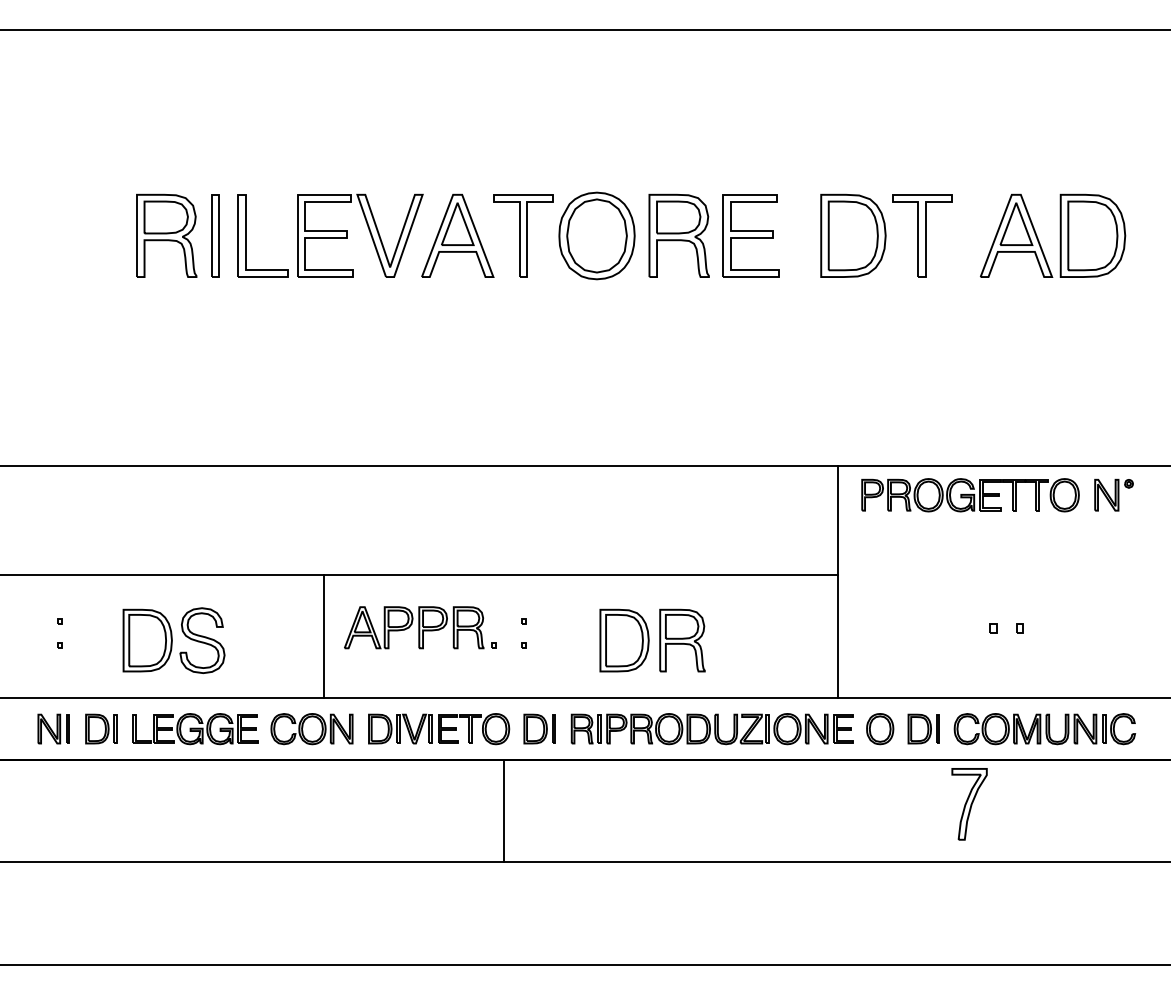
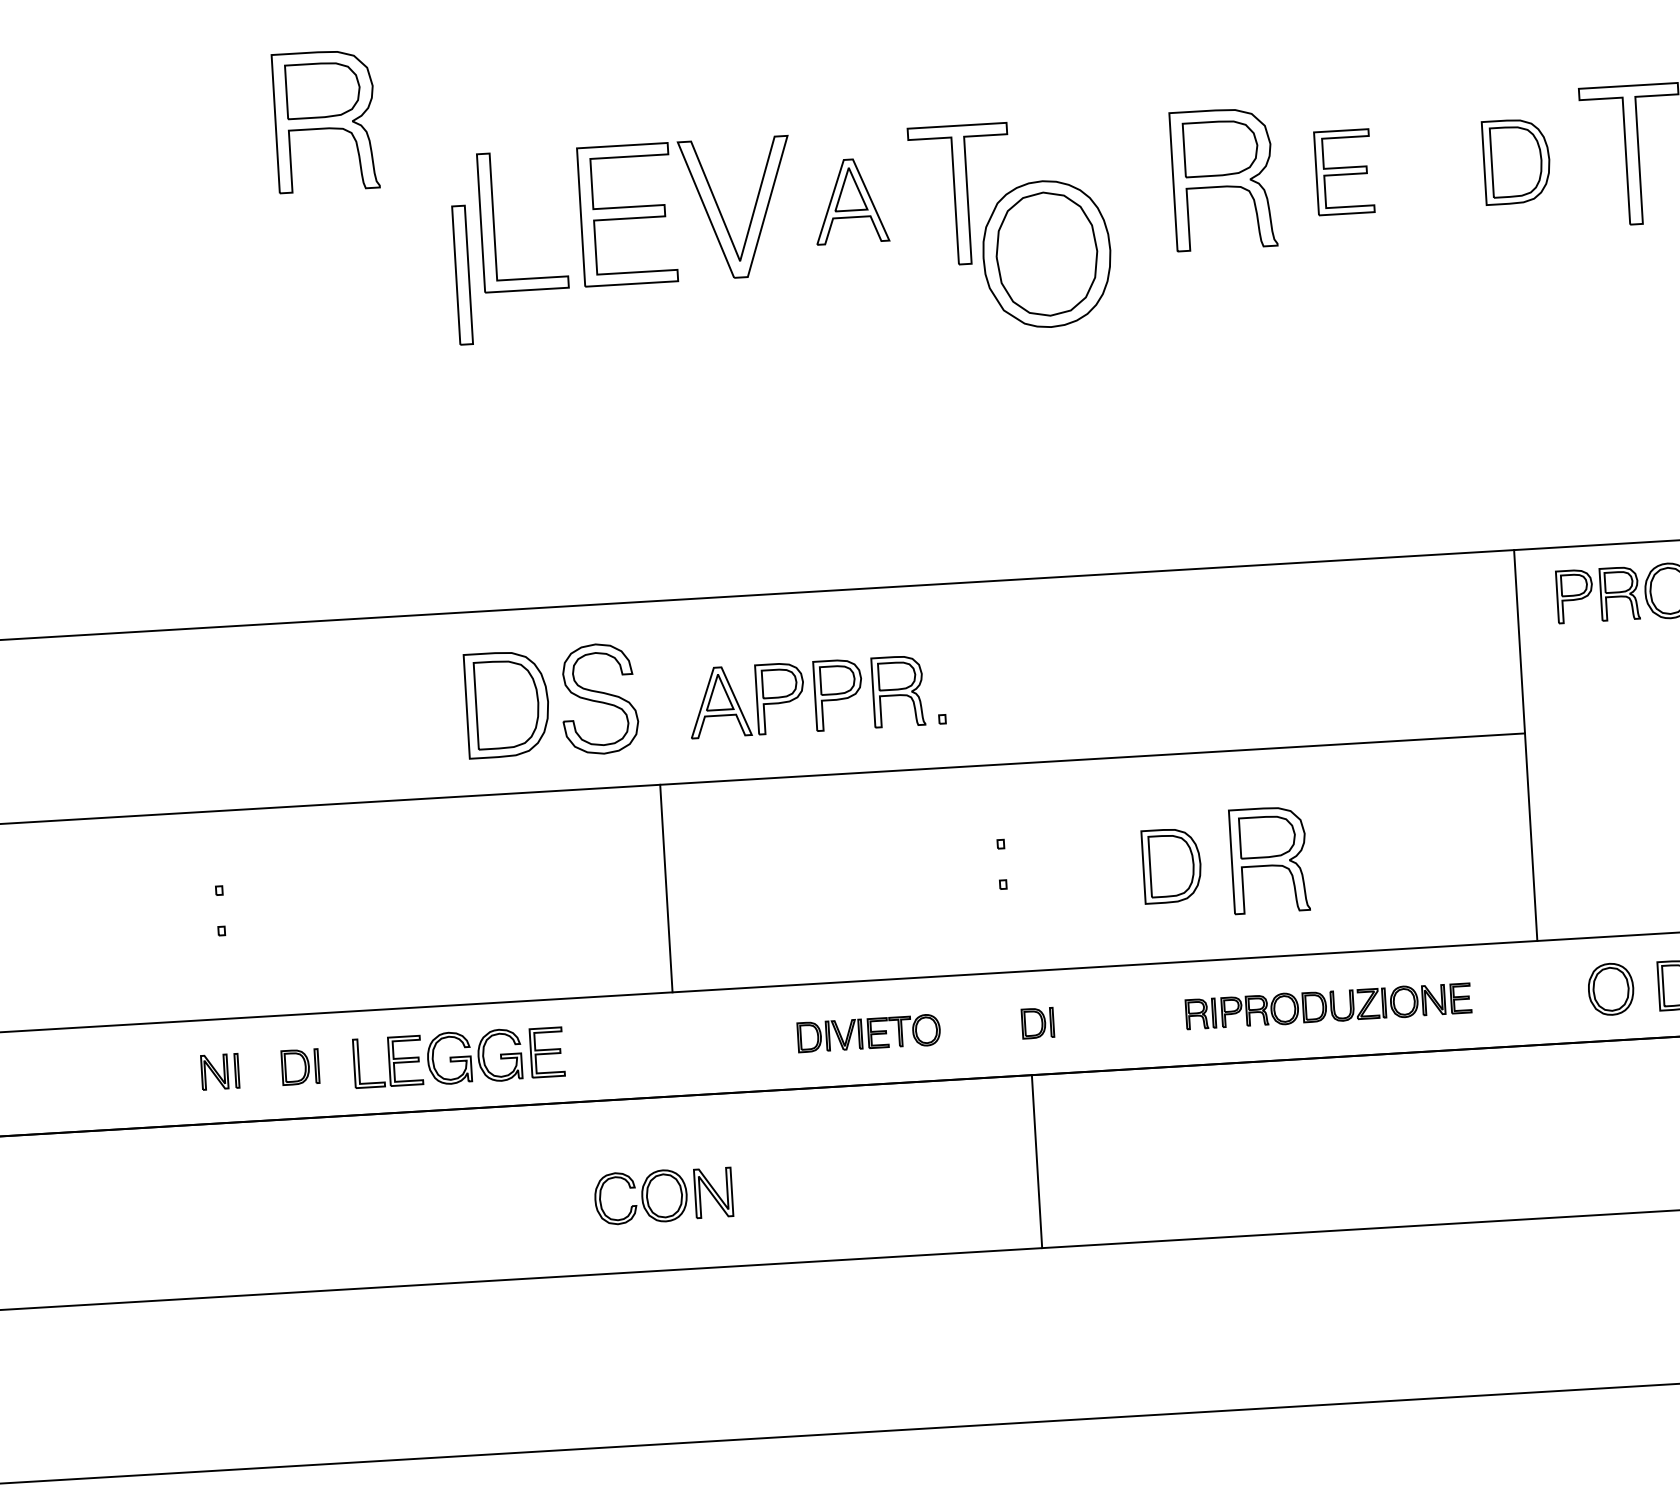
part: (166, 235) -> (325, 120), moved
part: (215, 235) -> (462, 274), moved
part: (457, 235) -> (850, 200), size x0.6
part: (596, 235) -> (1045, 253), moved
part: (750, 235) -> (1343, 171), size x0.6
part: (853, 235) -> (1516, 161), size x0.6
part: (420, 627) -> (817, 695), moved
part: (173, 640) -> (550, 701), moved
part: (624, 640) -> (1171, 865), size x0.7
part: (53, 728) -> (219, 1070), size x0.7
part: (101, 728) -> (300, 1066), size x0.7
part: (539, 728) -> (1037, 1022), size x0.6
part: (311, 729) -> (662, 1196), moved
part: (439, 729) -> (869, 1034), size x0.6
part: (711, 729) -> (1327, 1006), size x0.6
line: (504, 810) -> (1037, 1160), moved

